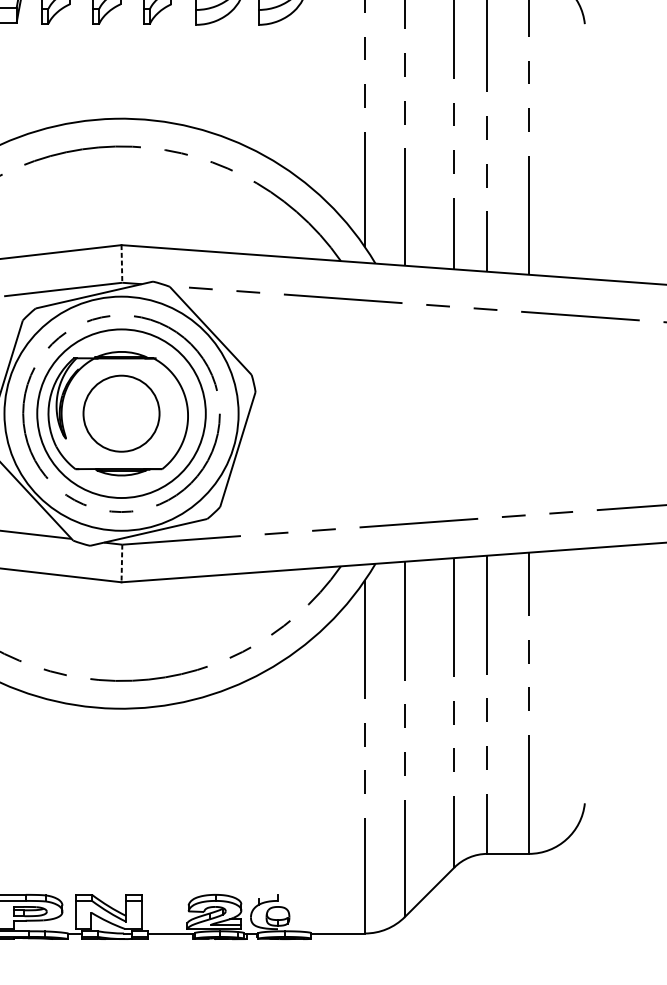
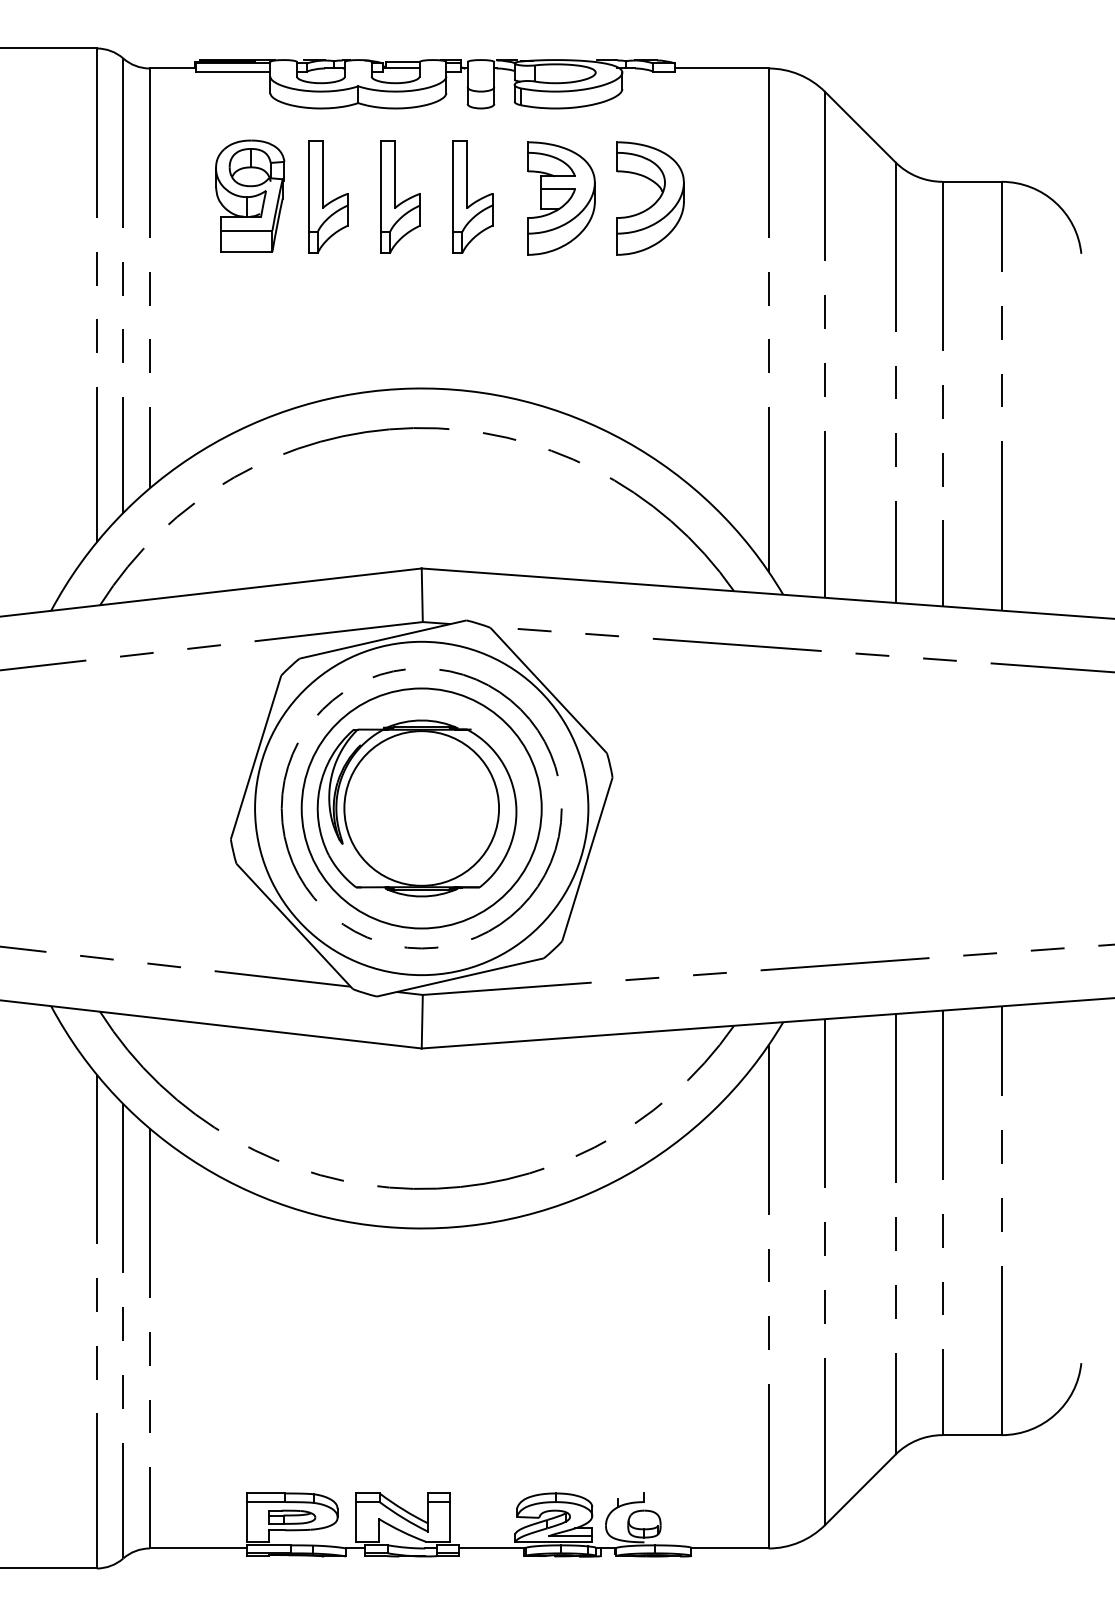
line: (122, 264) -> (422, 595), dashed -> solid
circle: (121, 413) -> (421, 808), size x1.43
line: (122, 563) -> (422, 1021), dashed -> solid

